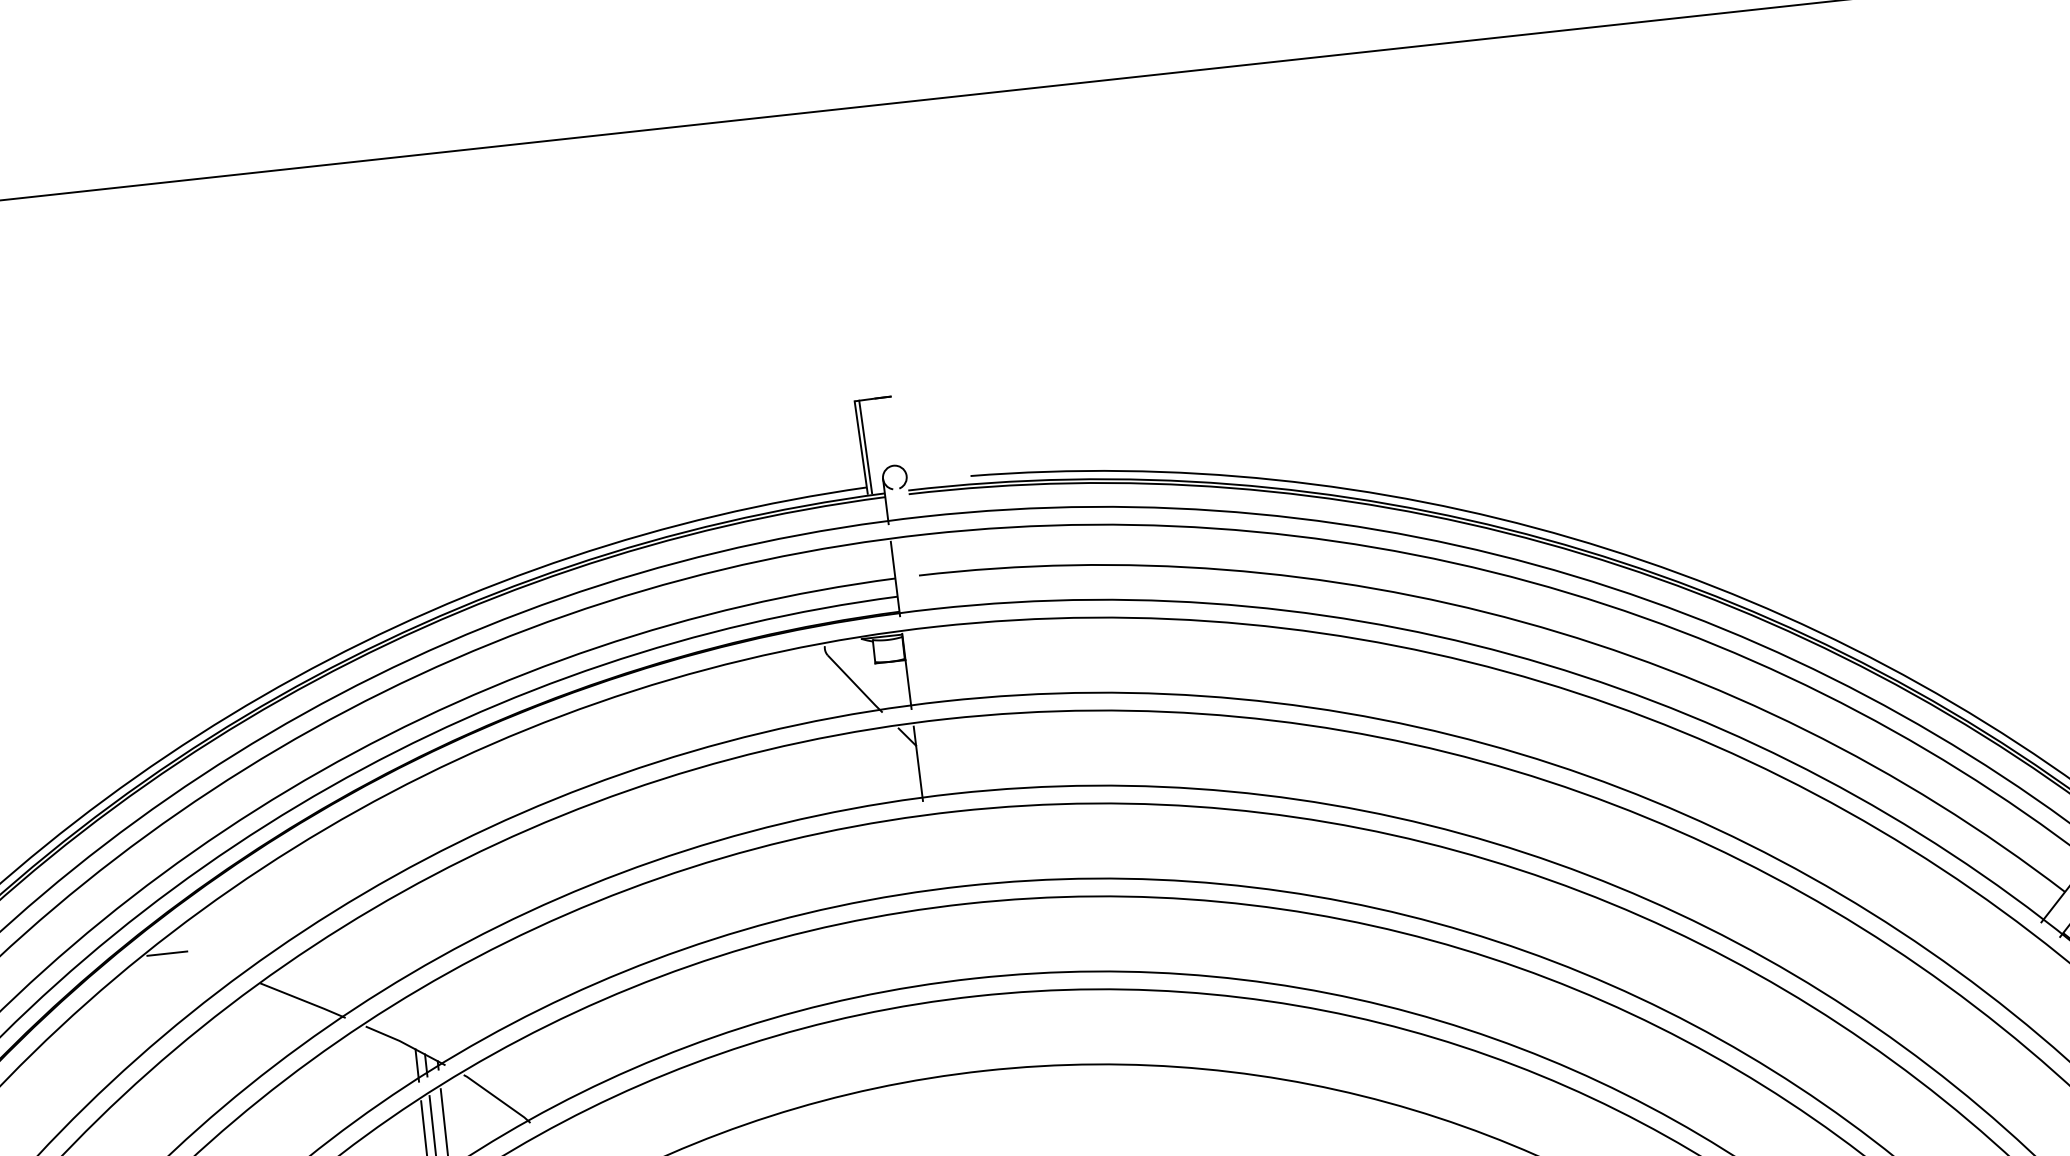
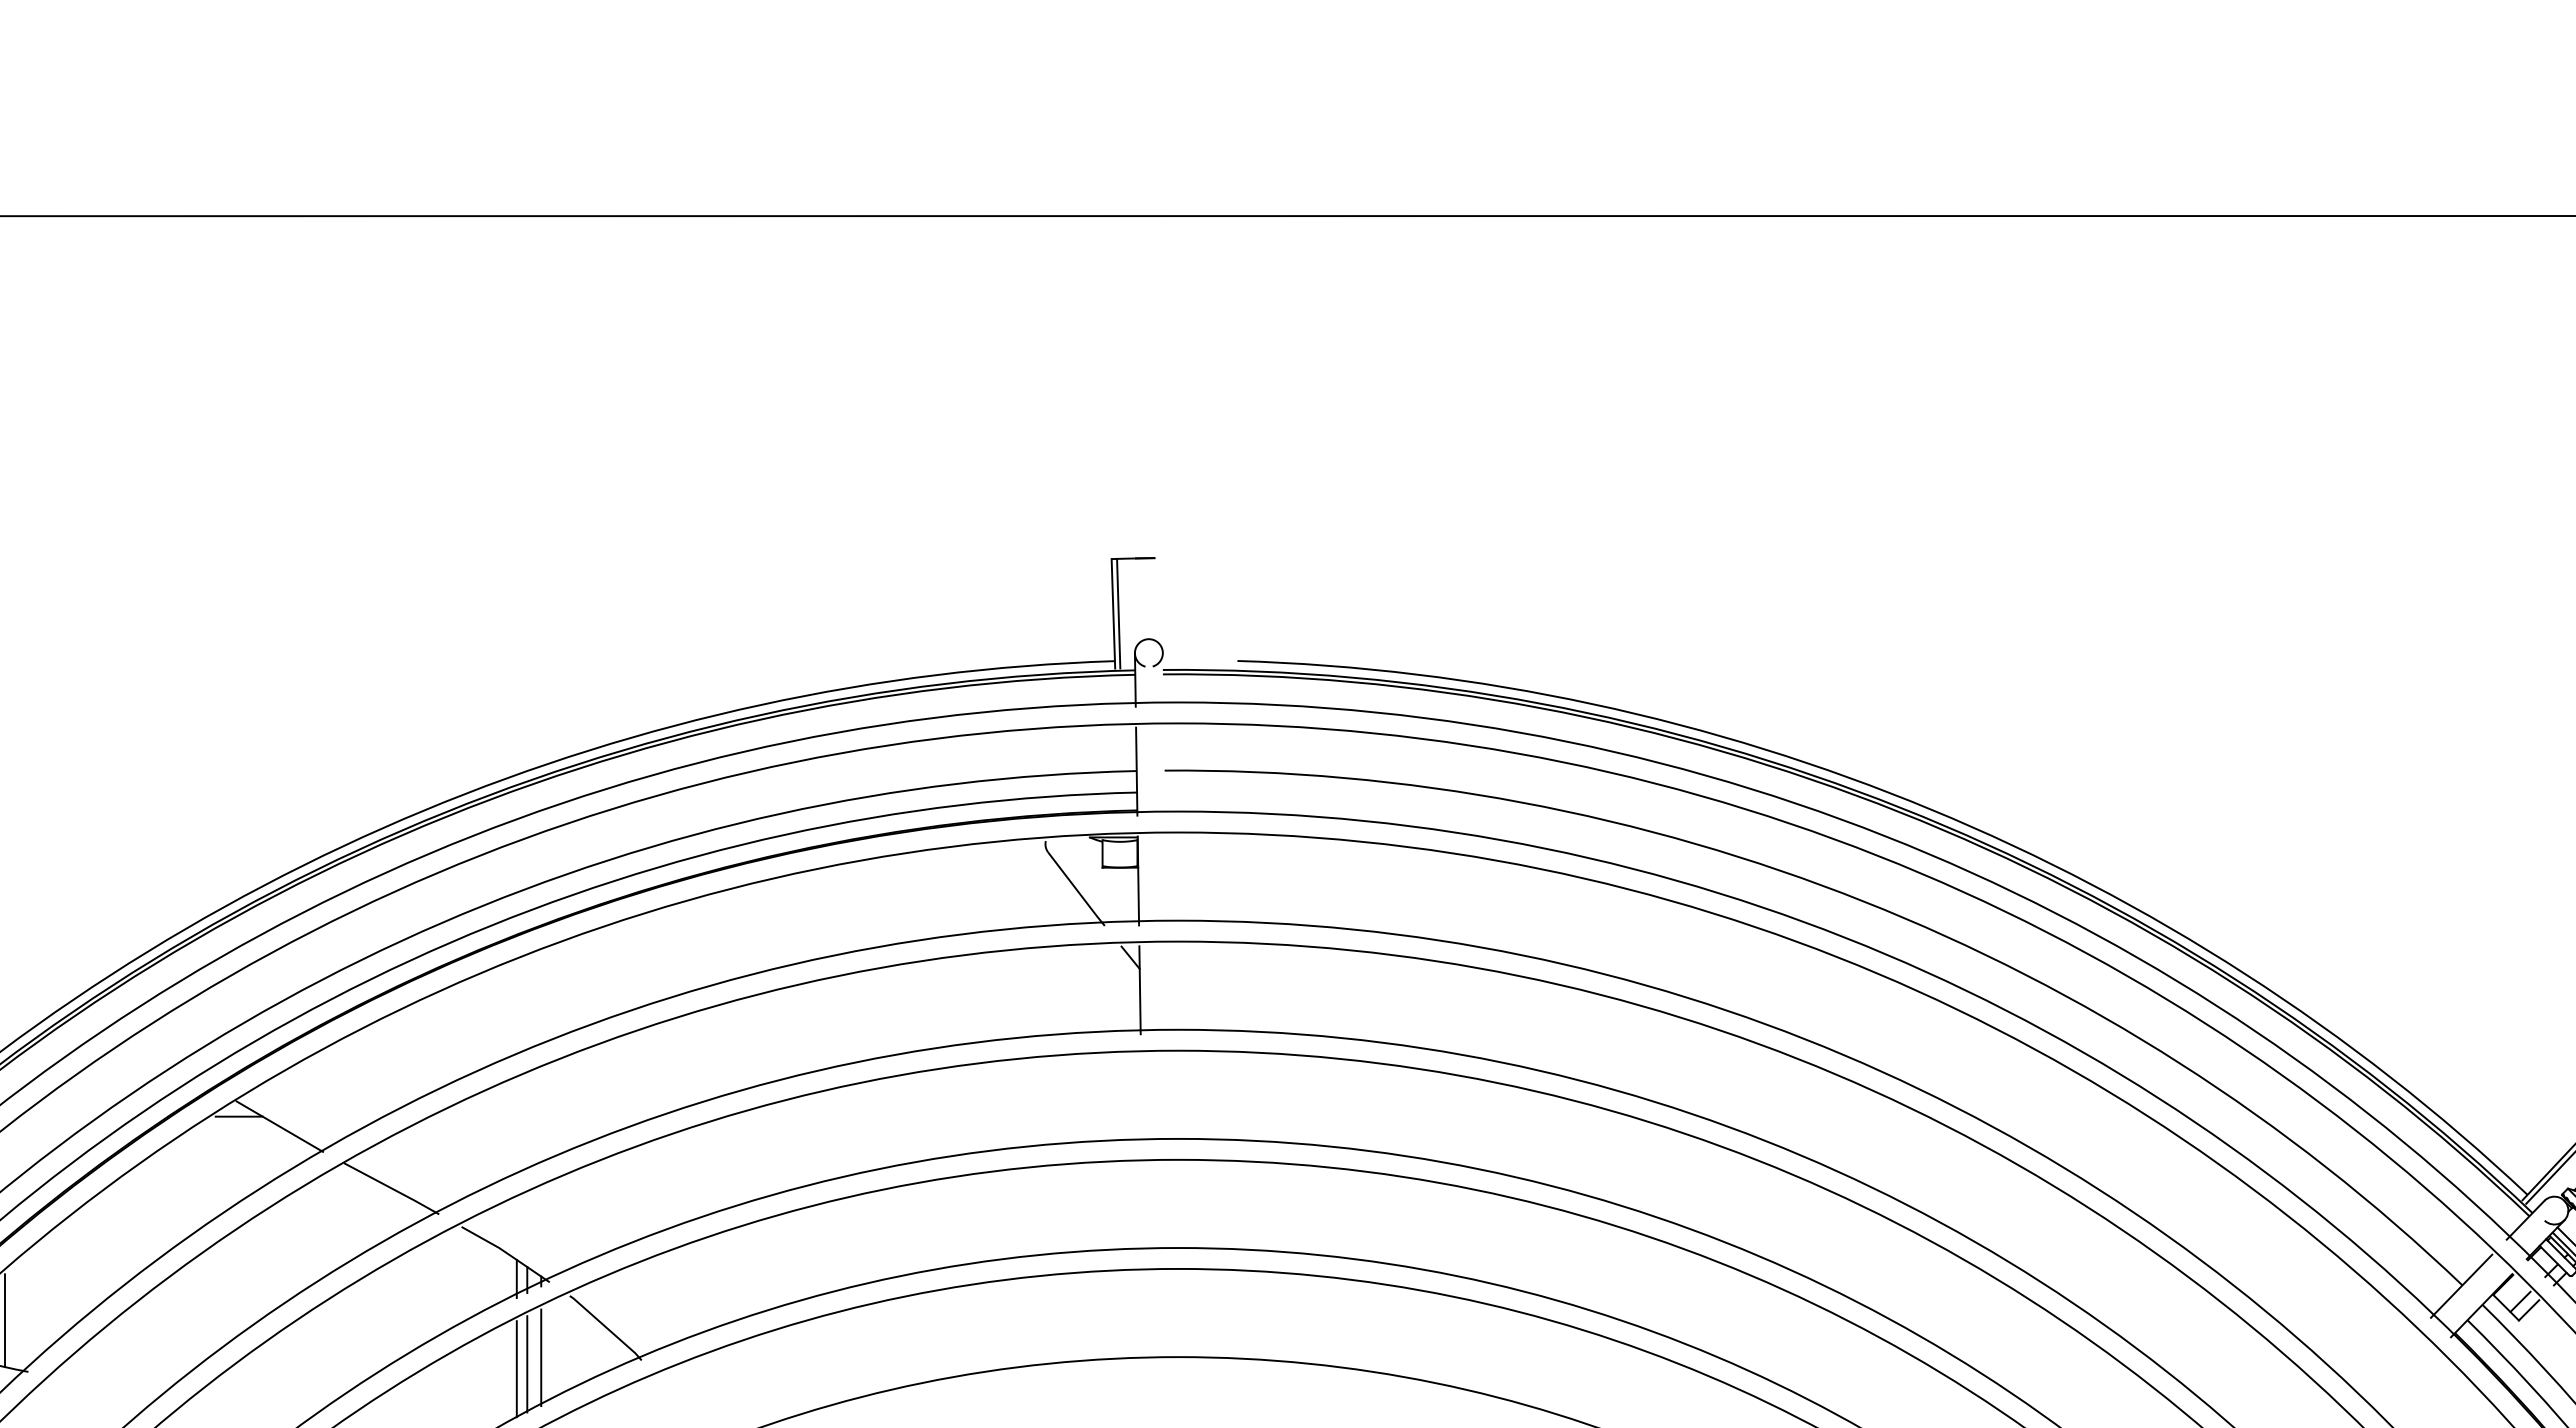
line: (202, 958) -> (279, 1126), added

